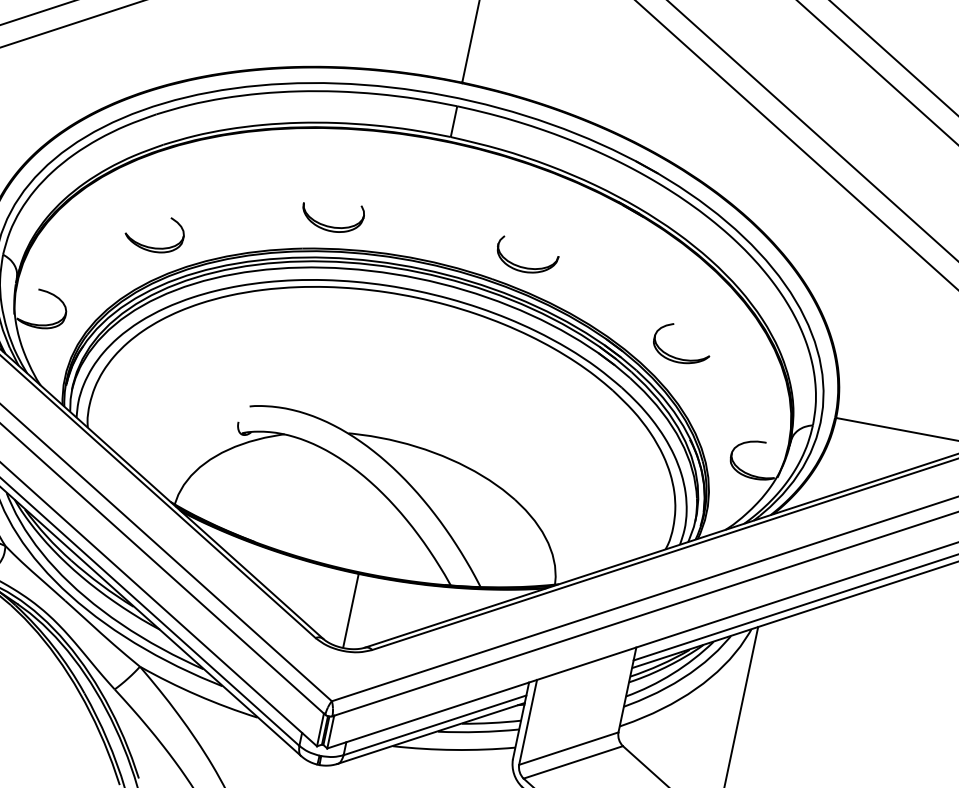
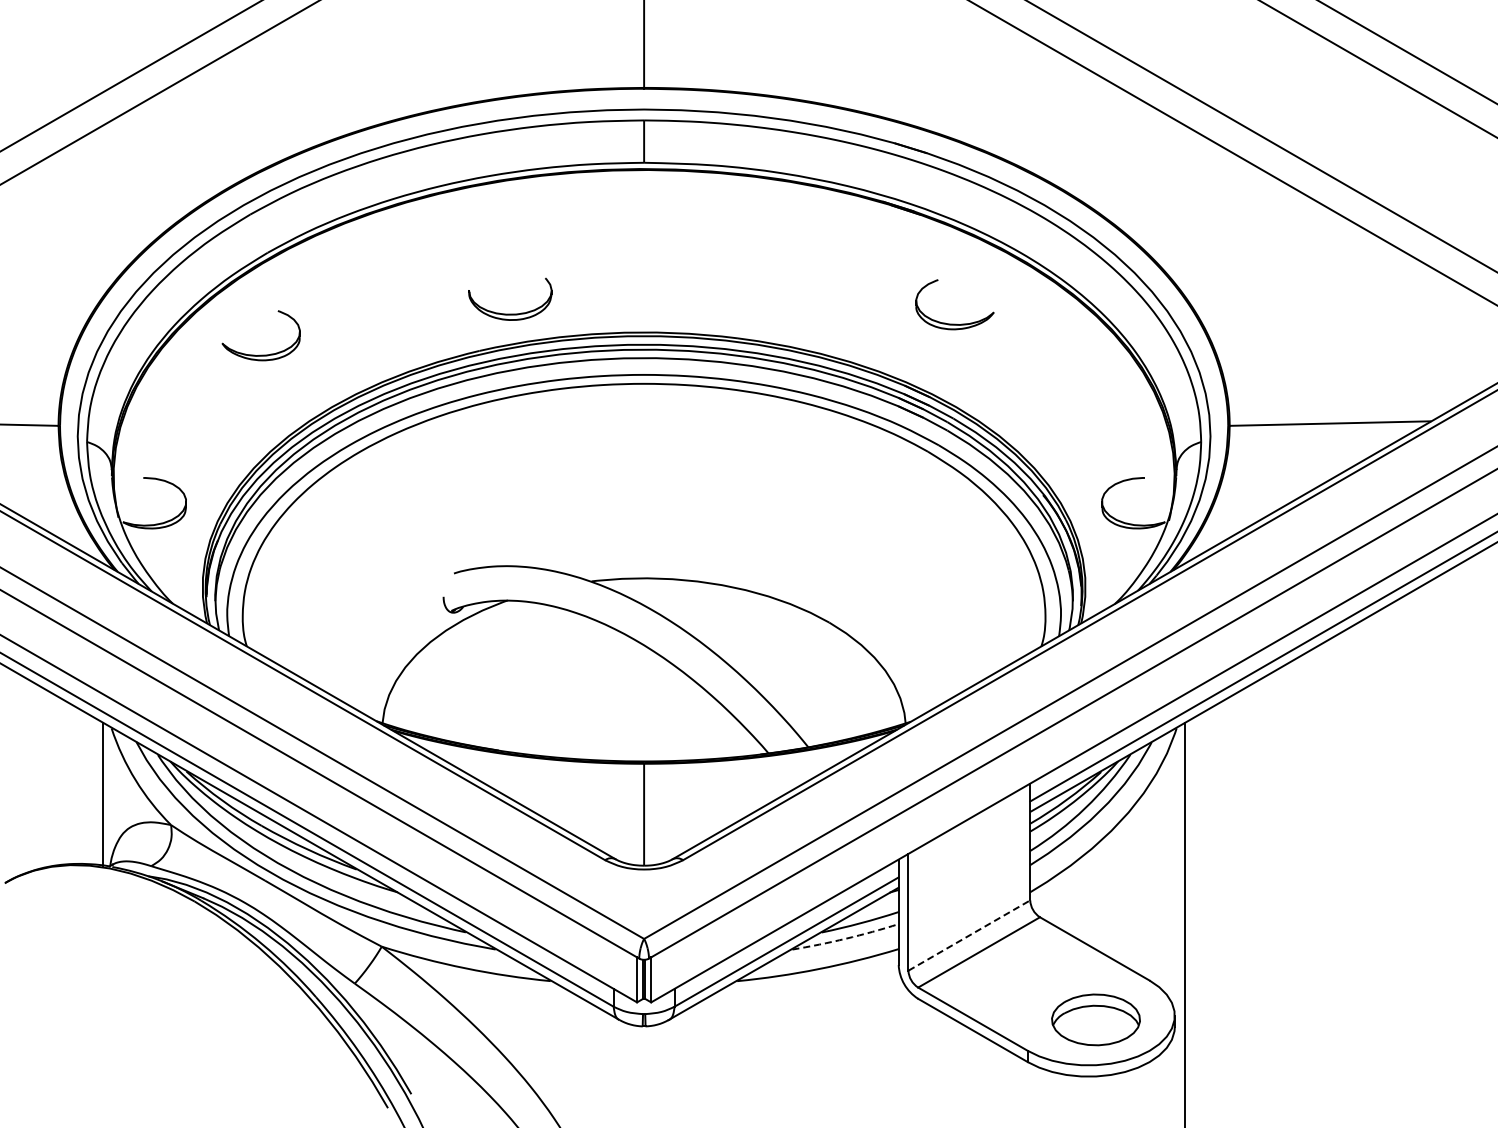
part: (151, 246) -> (260, 354), moved
part: (524, 267) -> (777, 313), removed
part: (679, 358) -> (954, 323), moved
arc: (479, 731) -> (846, 938), solid -> dashed
line: (568, 748) -> (969, 935), solid -> dashed

